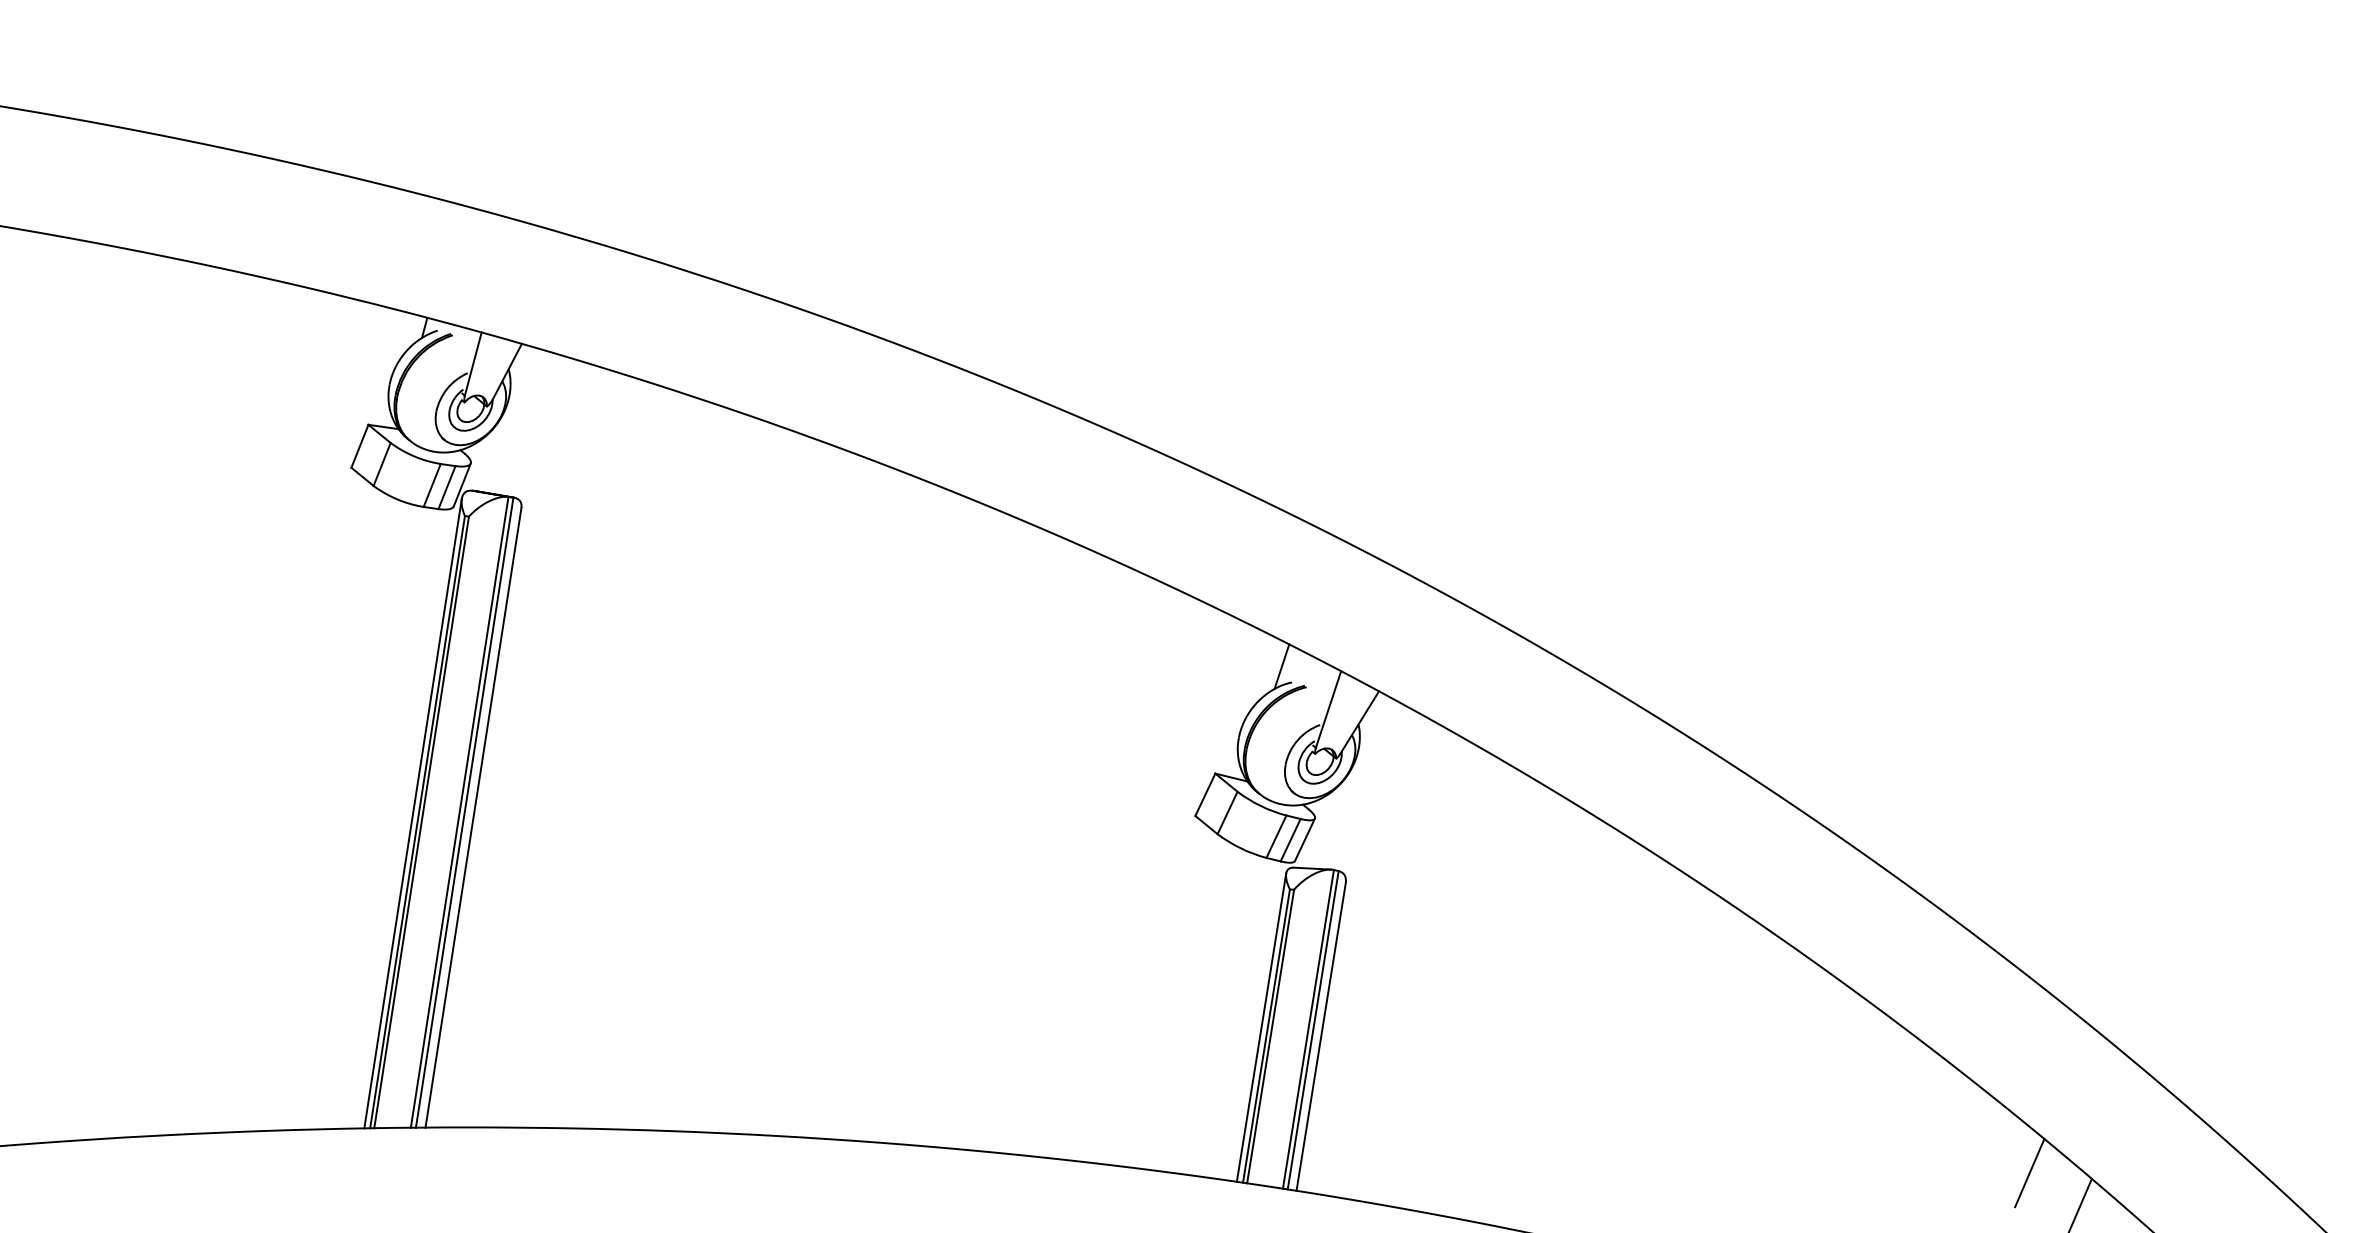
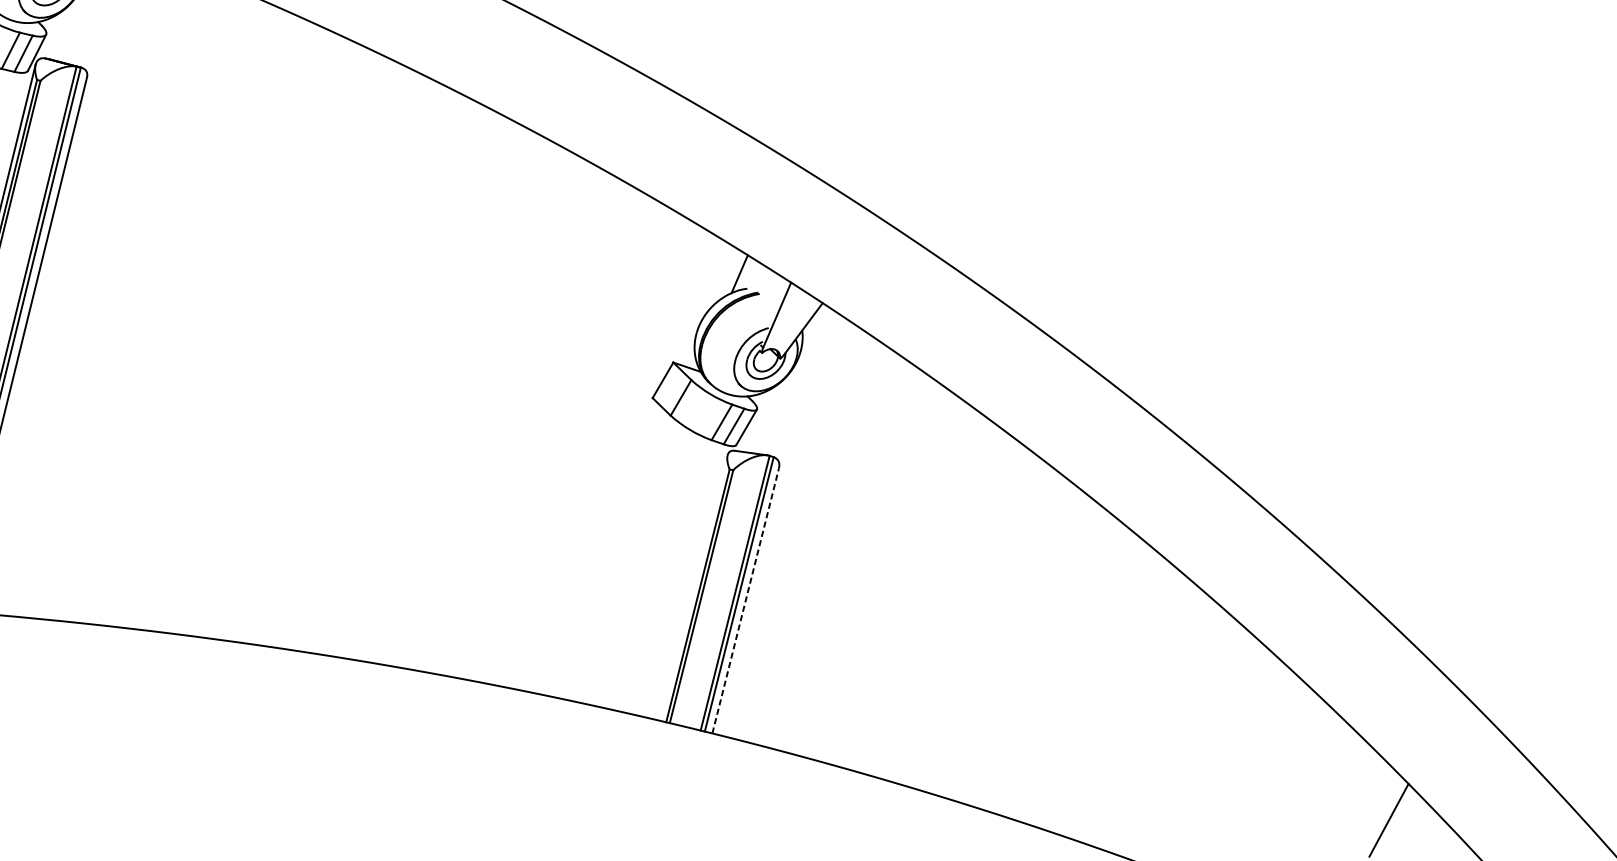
line: (1261, 1027) -> (694, 588), removed
line: (1321, 1036) -> (746, 600), solid -> dashed
line: (2029, 1172) -> (1354, 773), removed

